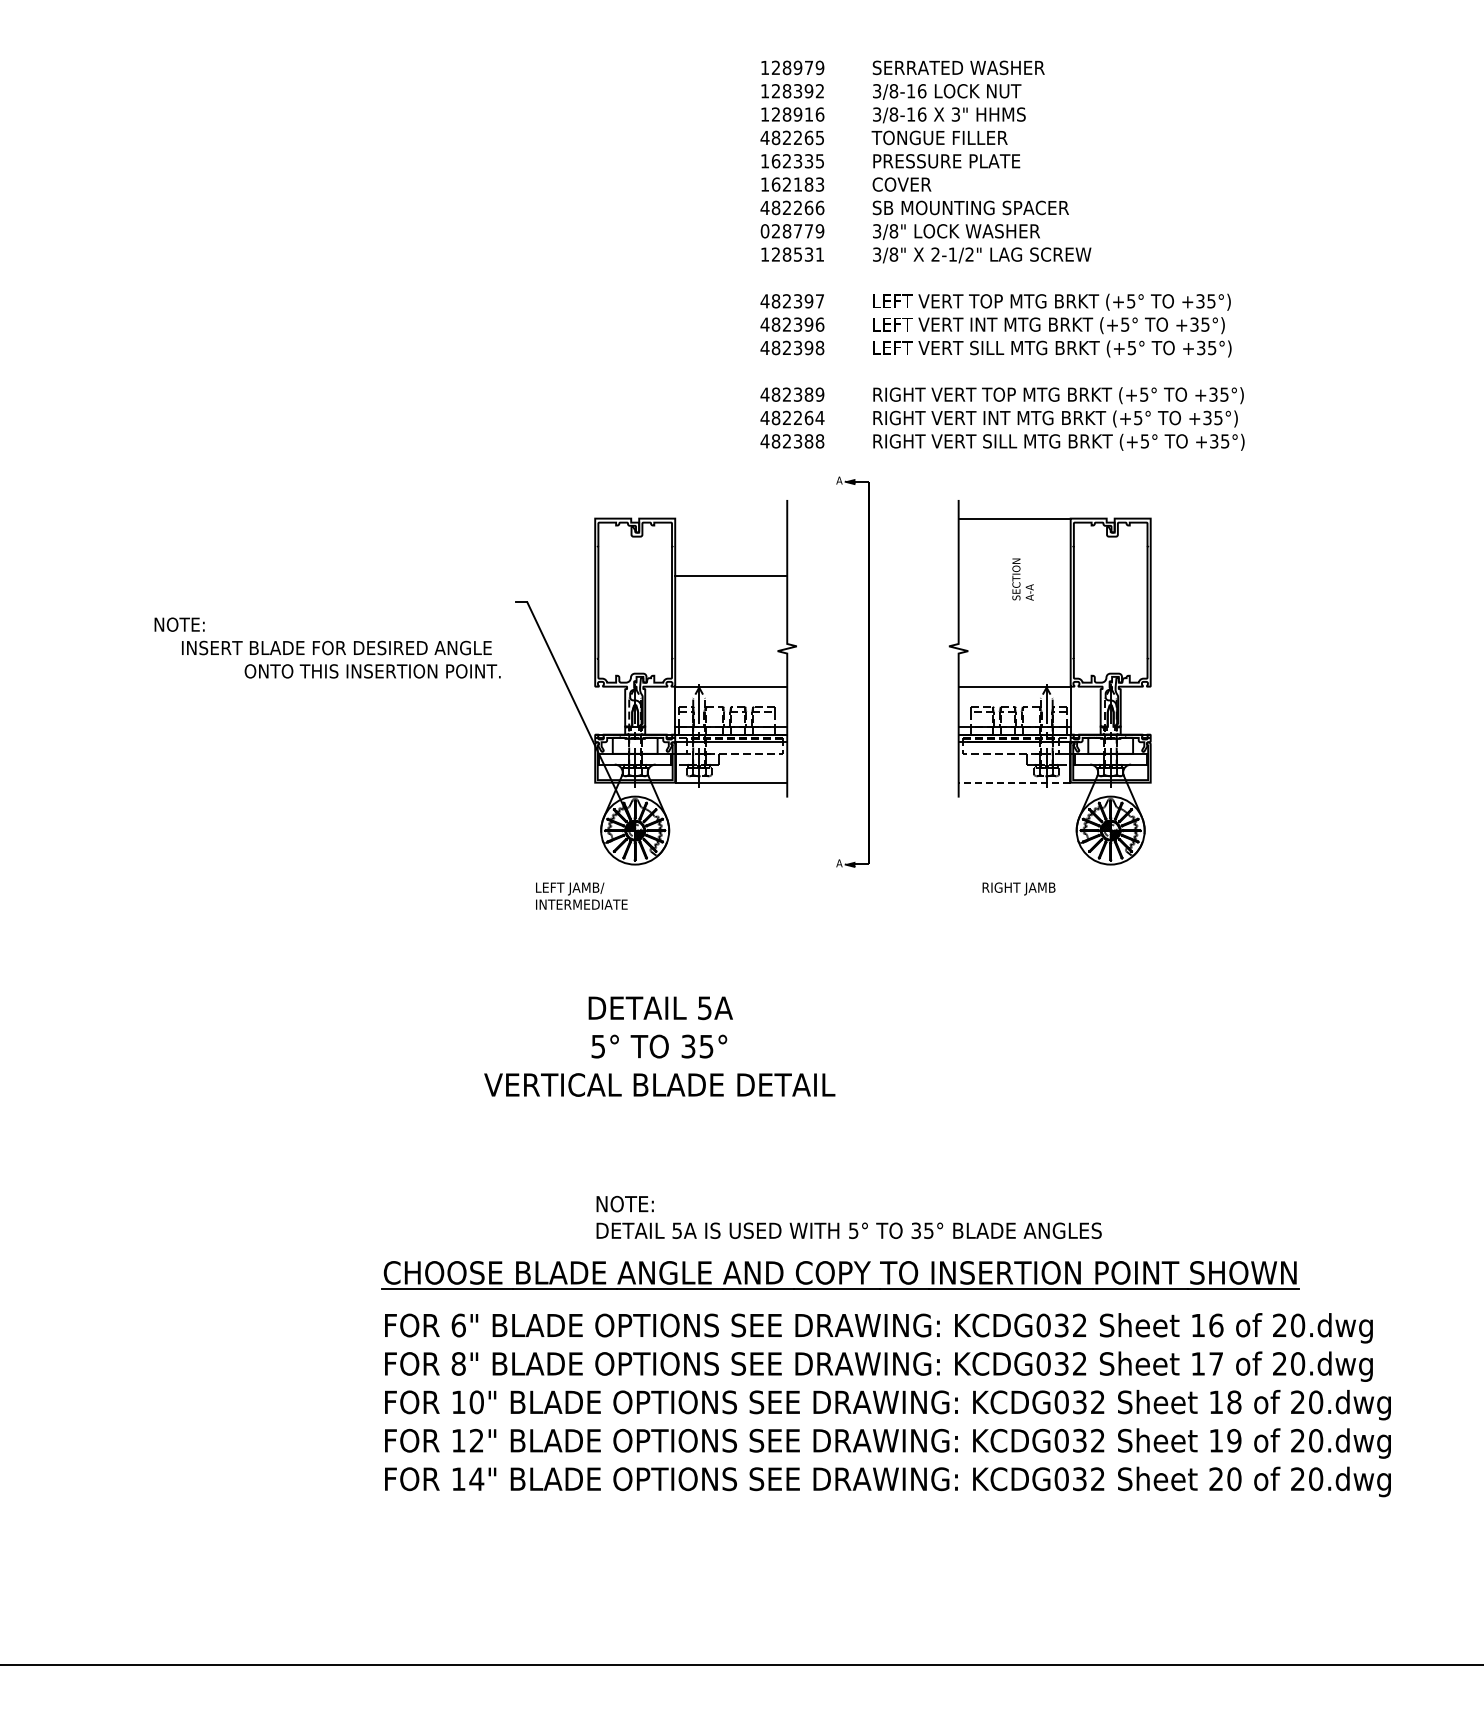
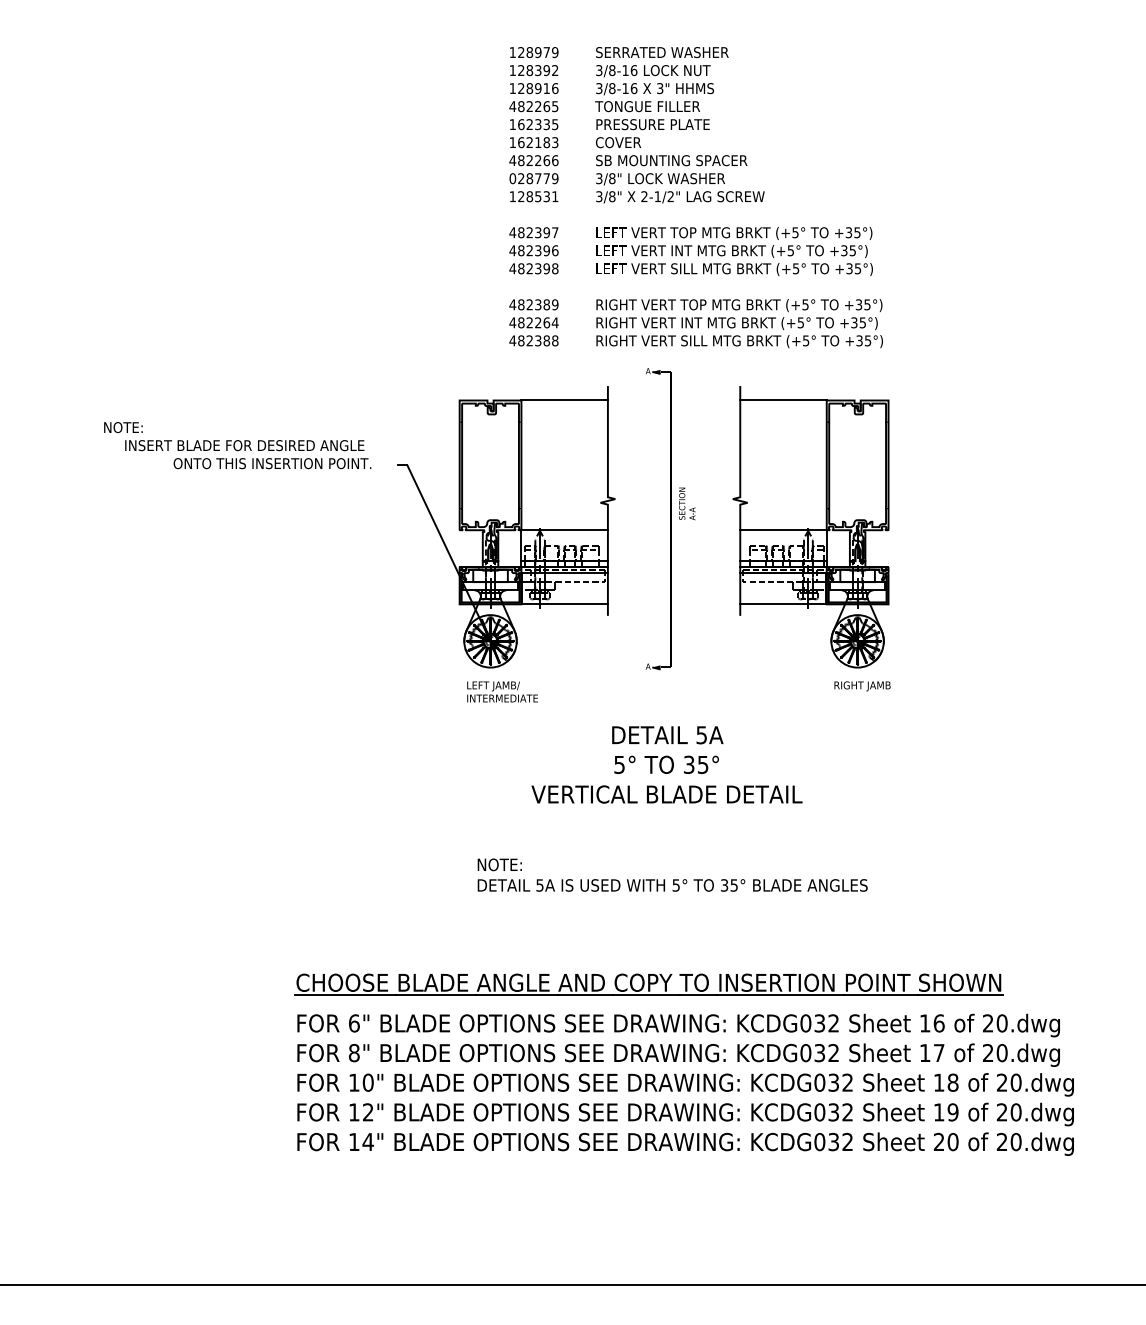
text: (1002, 255) -> (696, 197), moved
line: (731, 575) -> (564, 400), moved
text: (1022, 579) -> (686, 503), moved
text: (327, 647) -> (237, 445), moved
line: (1014, 782) -> (783, 604), dashed -> solid
text: (1018, 888) -> (862, 686), moved
text: (581, 895) -> (502, 691), moved
text: (659, 1046) -> (666, 764), moved
text: (848, 1216) -> (672, 874), moved

